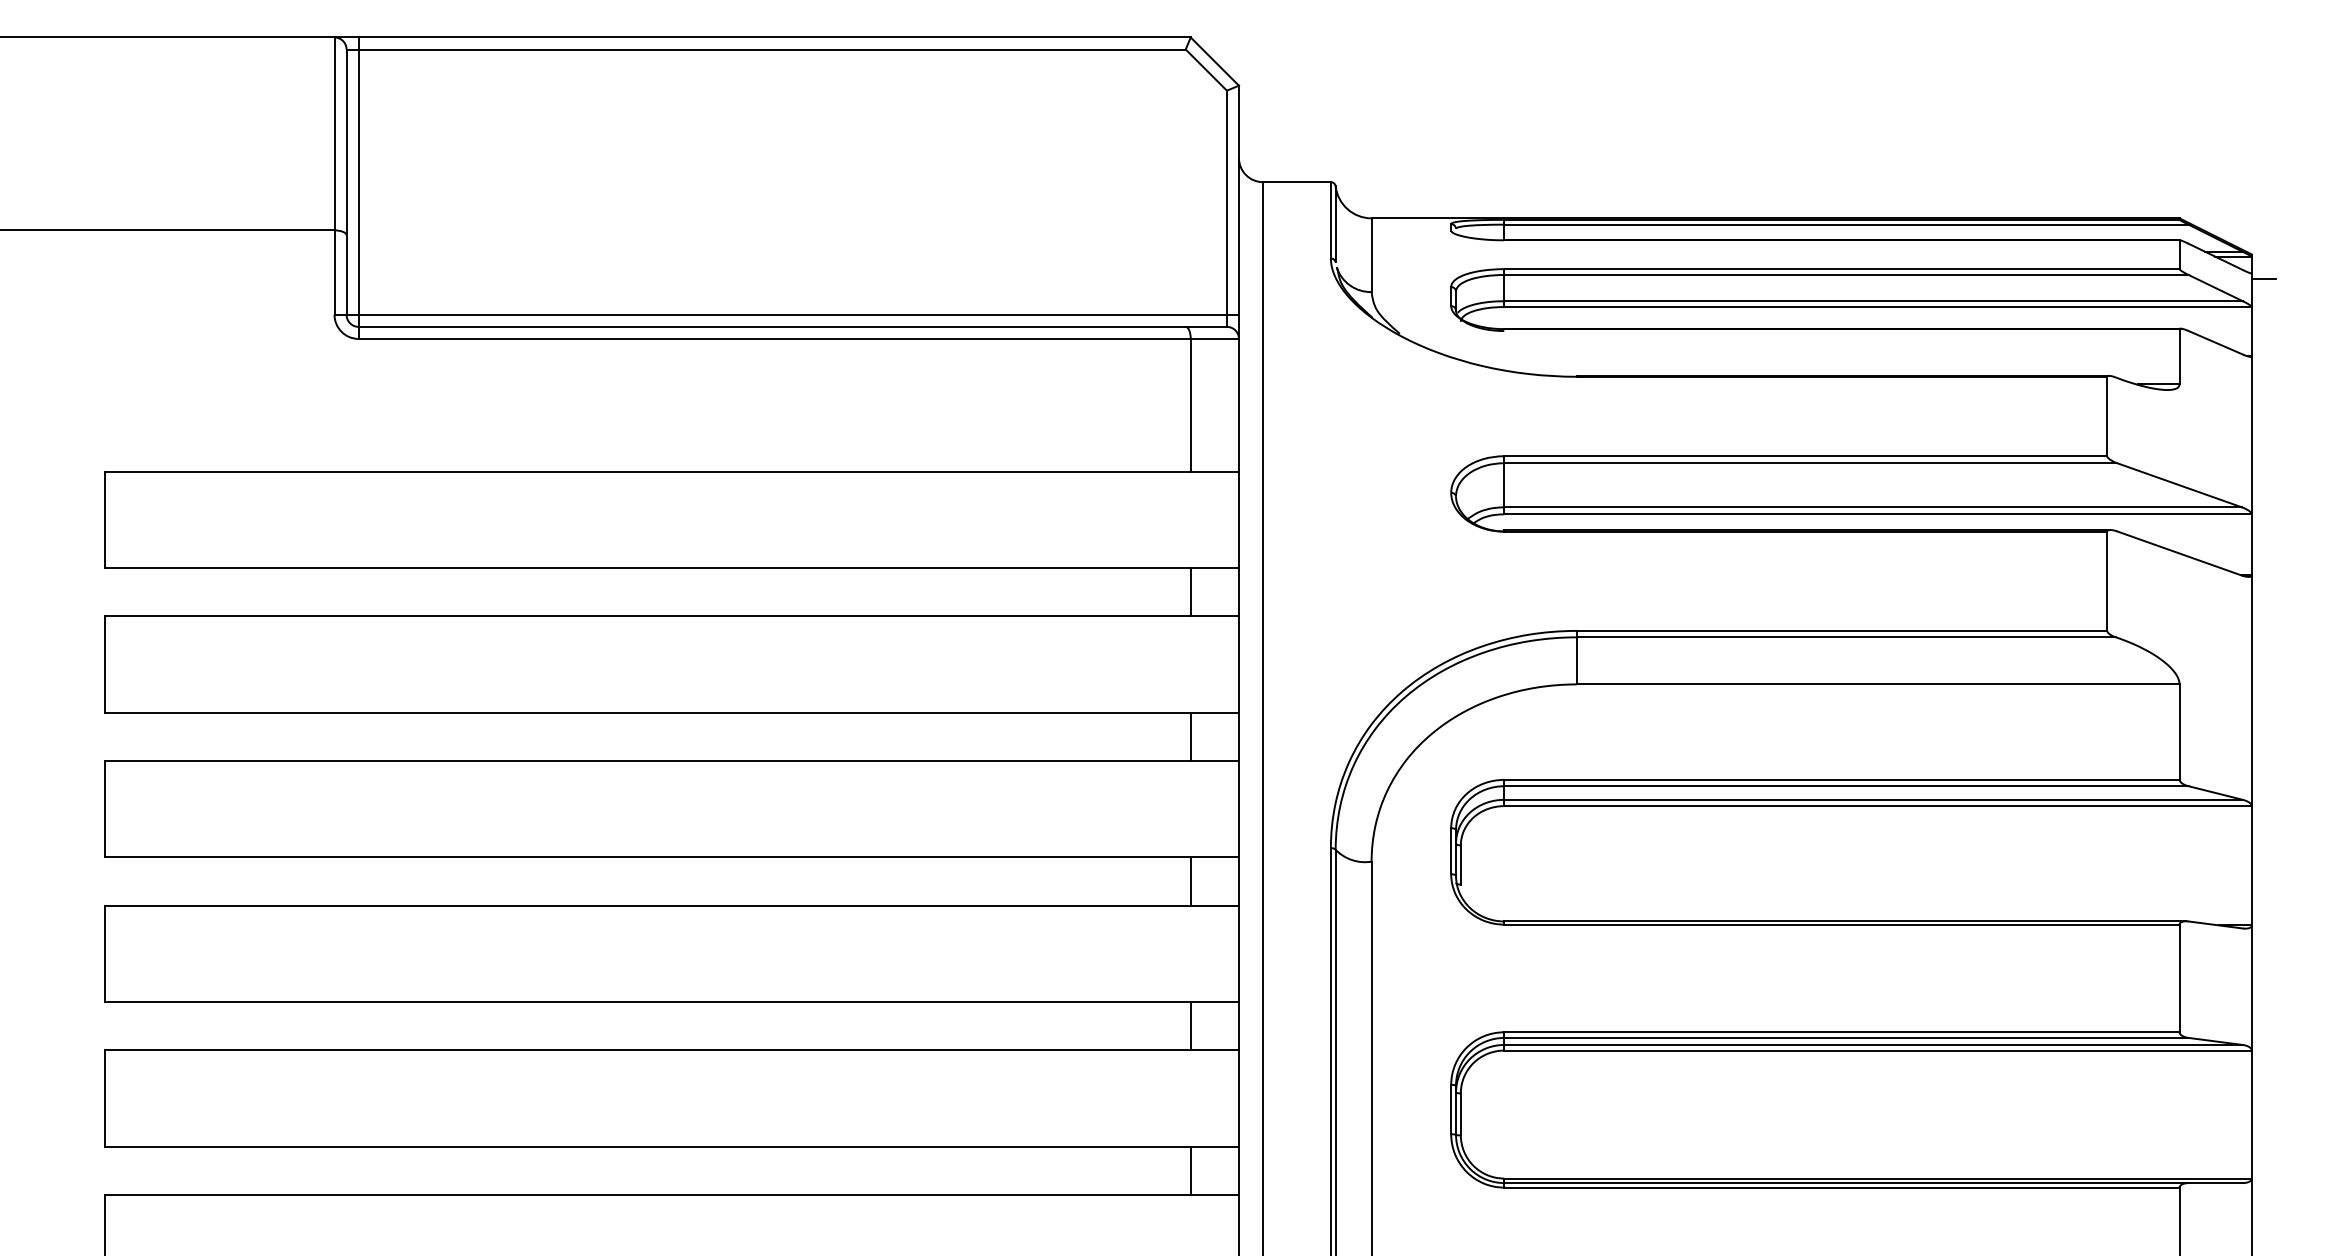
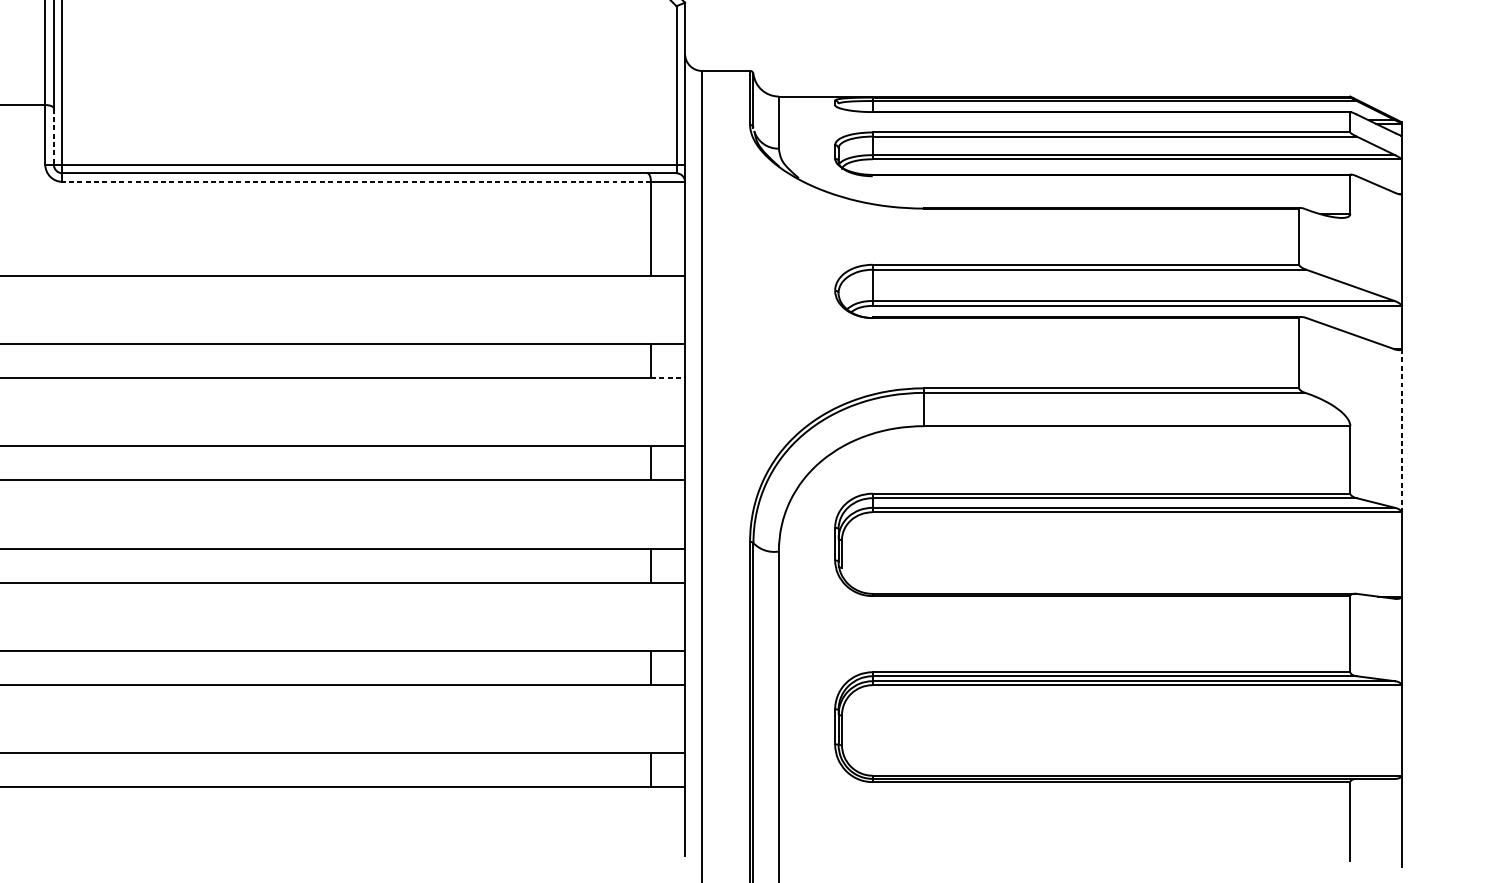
line: (346, 275) -> (53, 136), solid -> dashed
line: (2263, 278) -> (1409, 139), removed
line: (774, 338) -> (356, 181), solid -> dashed
line: (1215, 616) -> (668, 378), solid -> dashed
line: (2251, 691) -> (1401, 431), solid -> dashed

